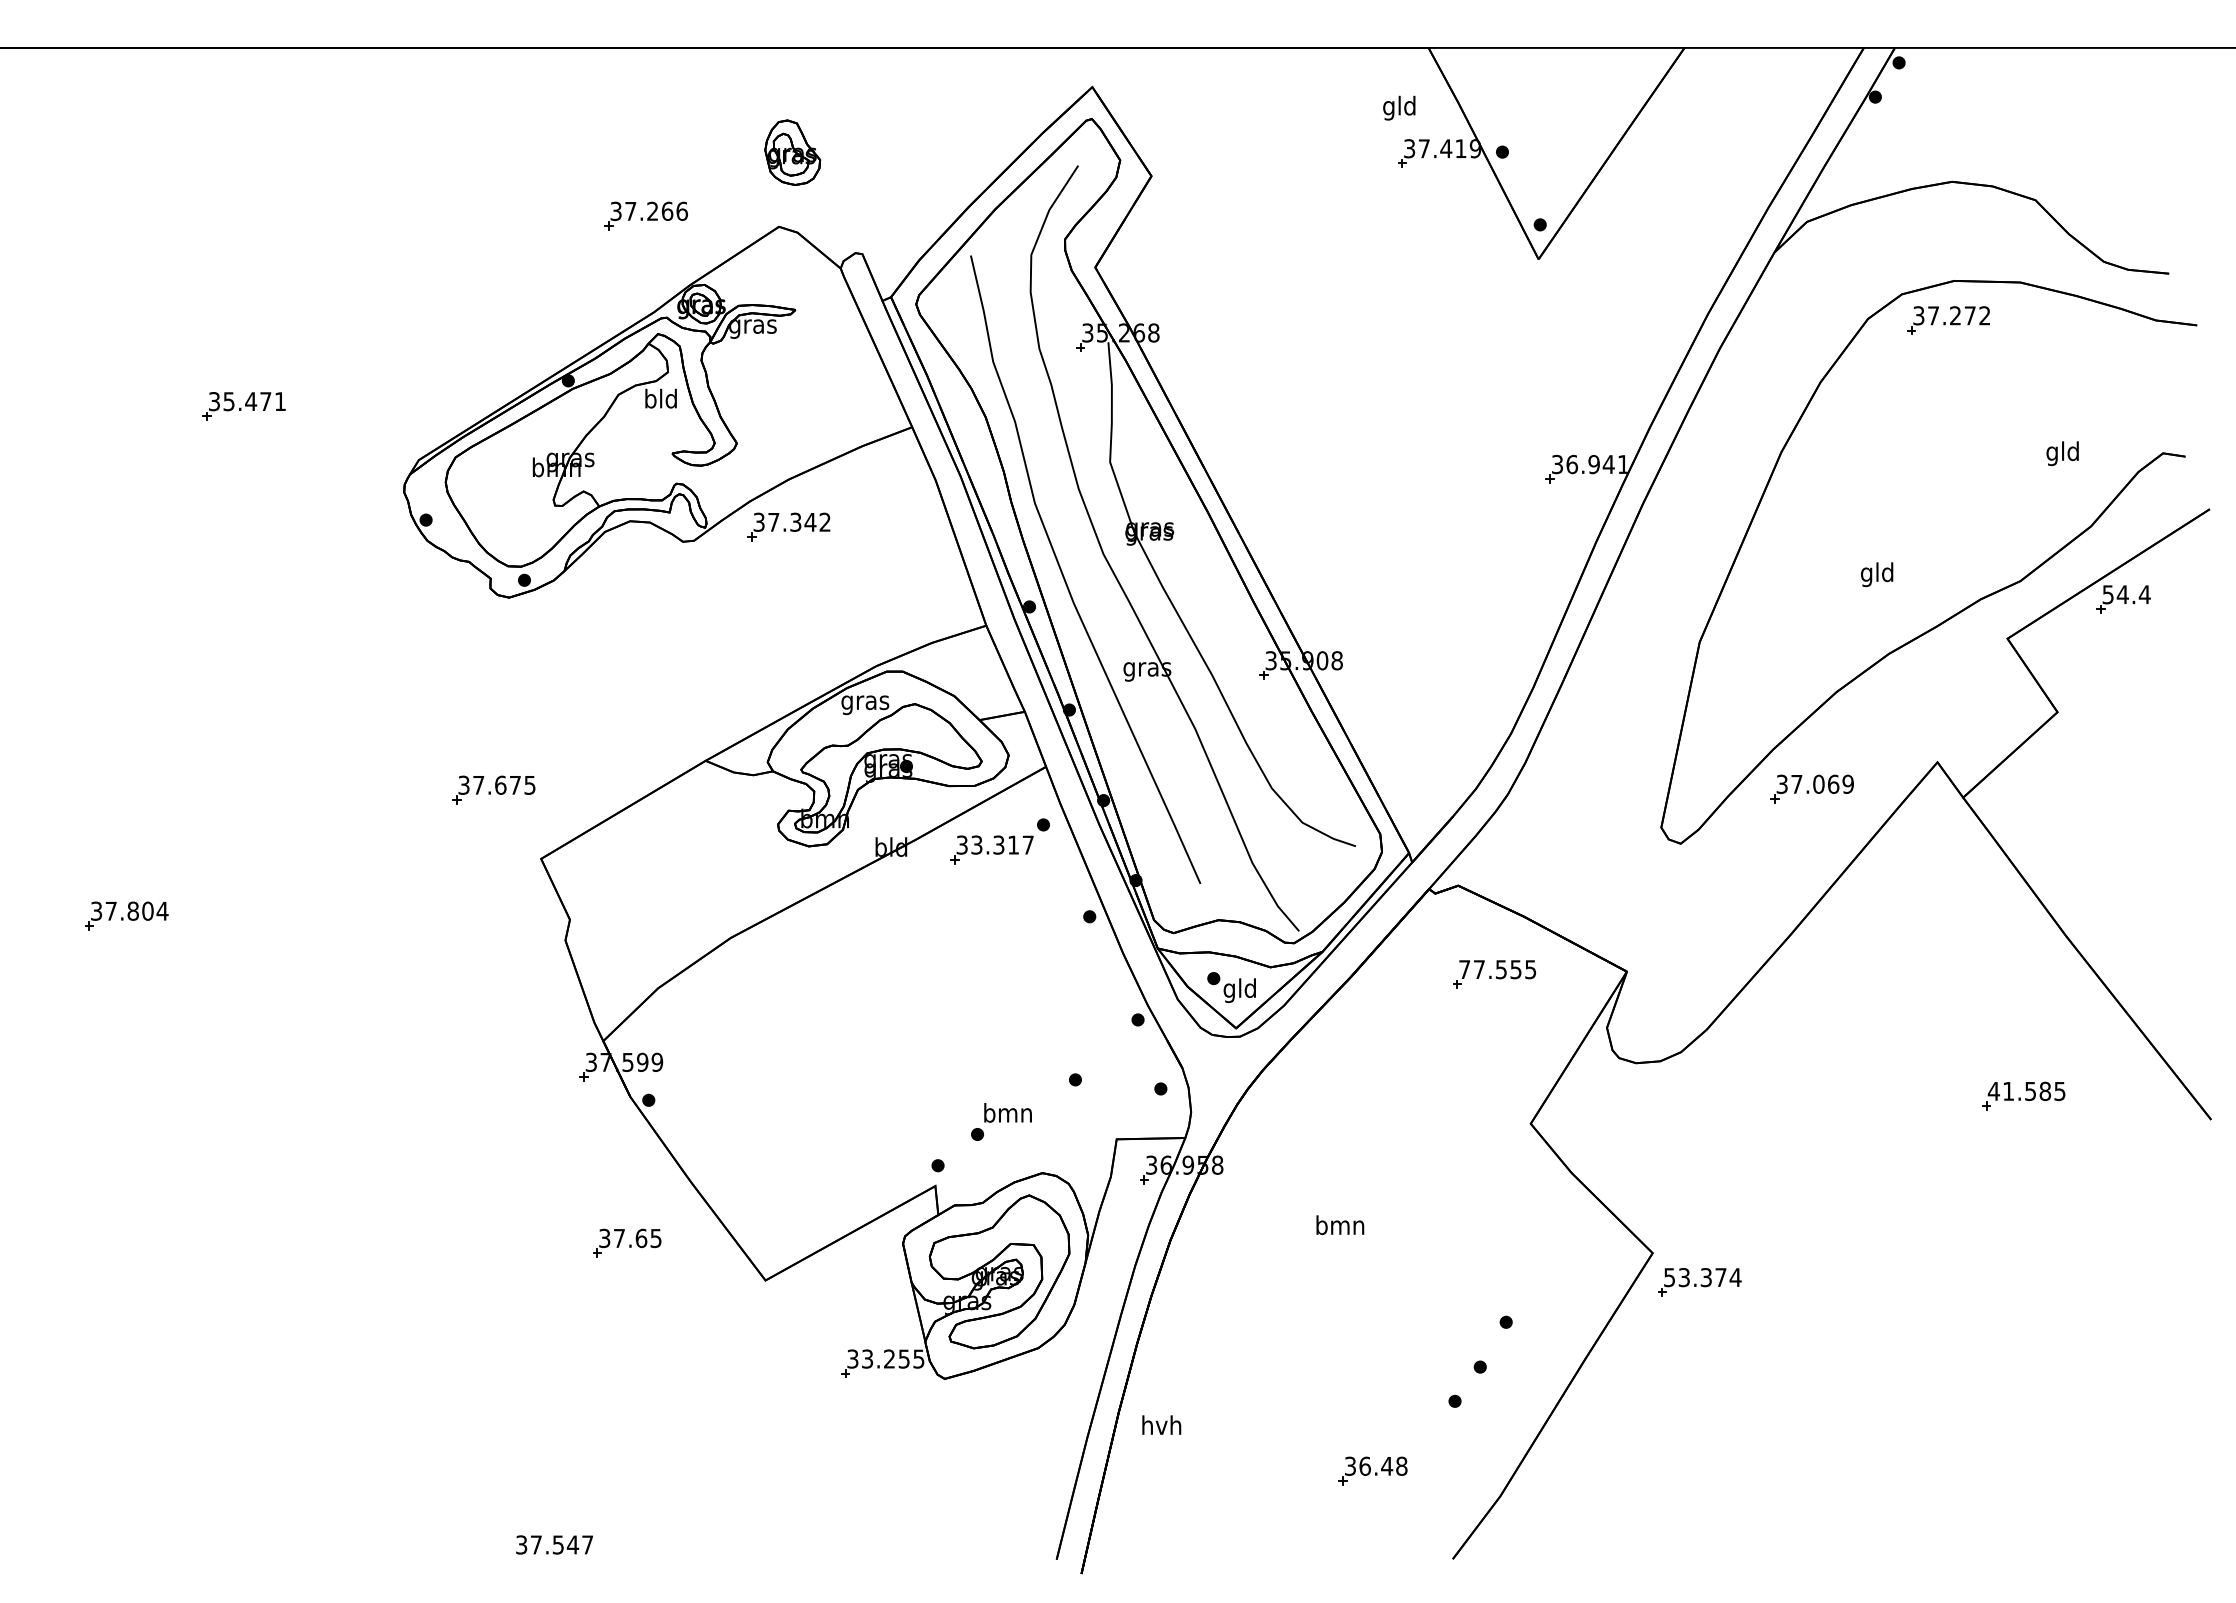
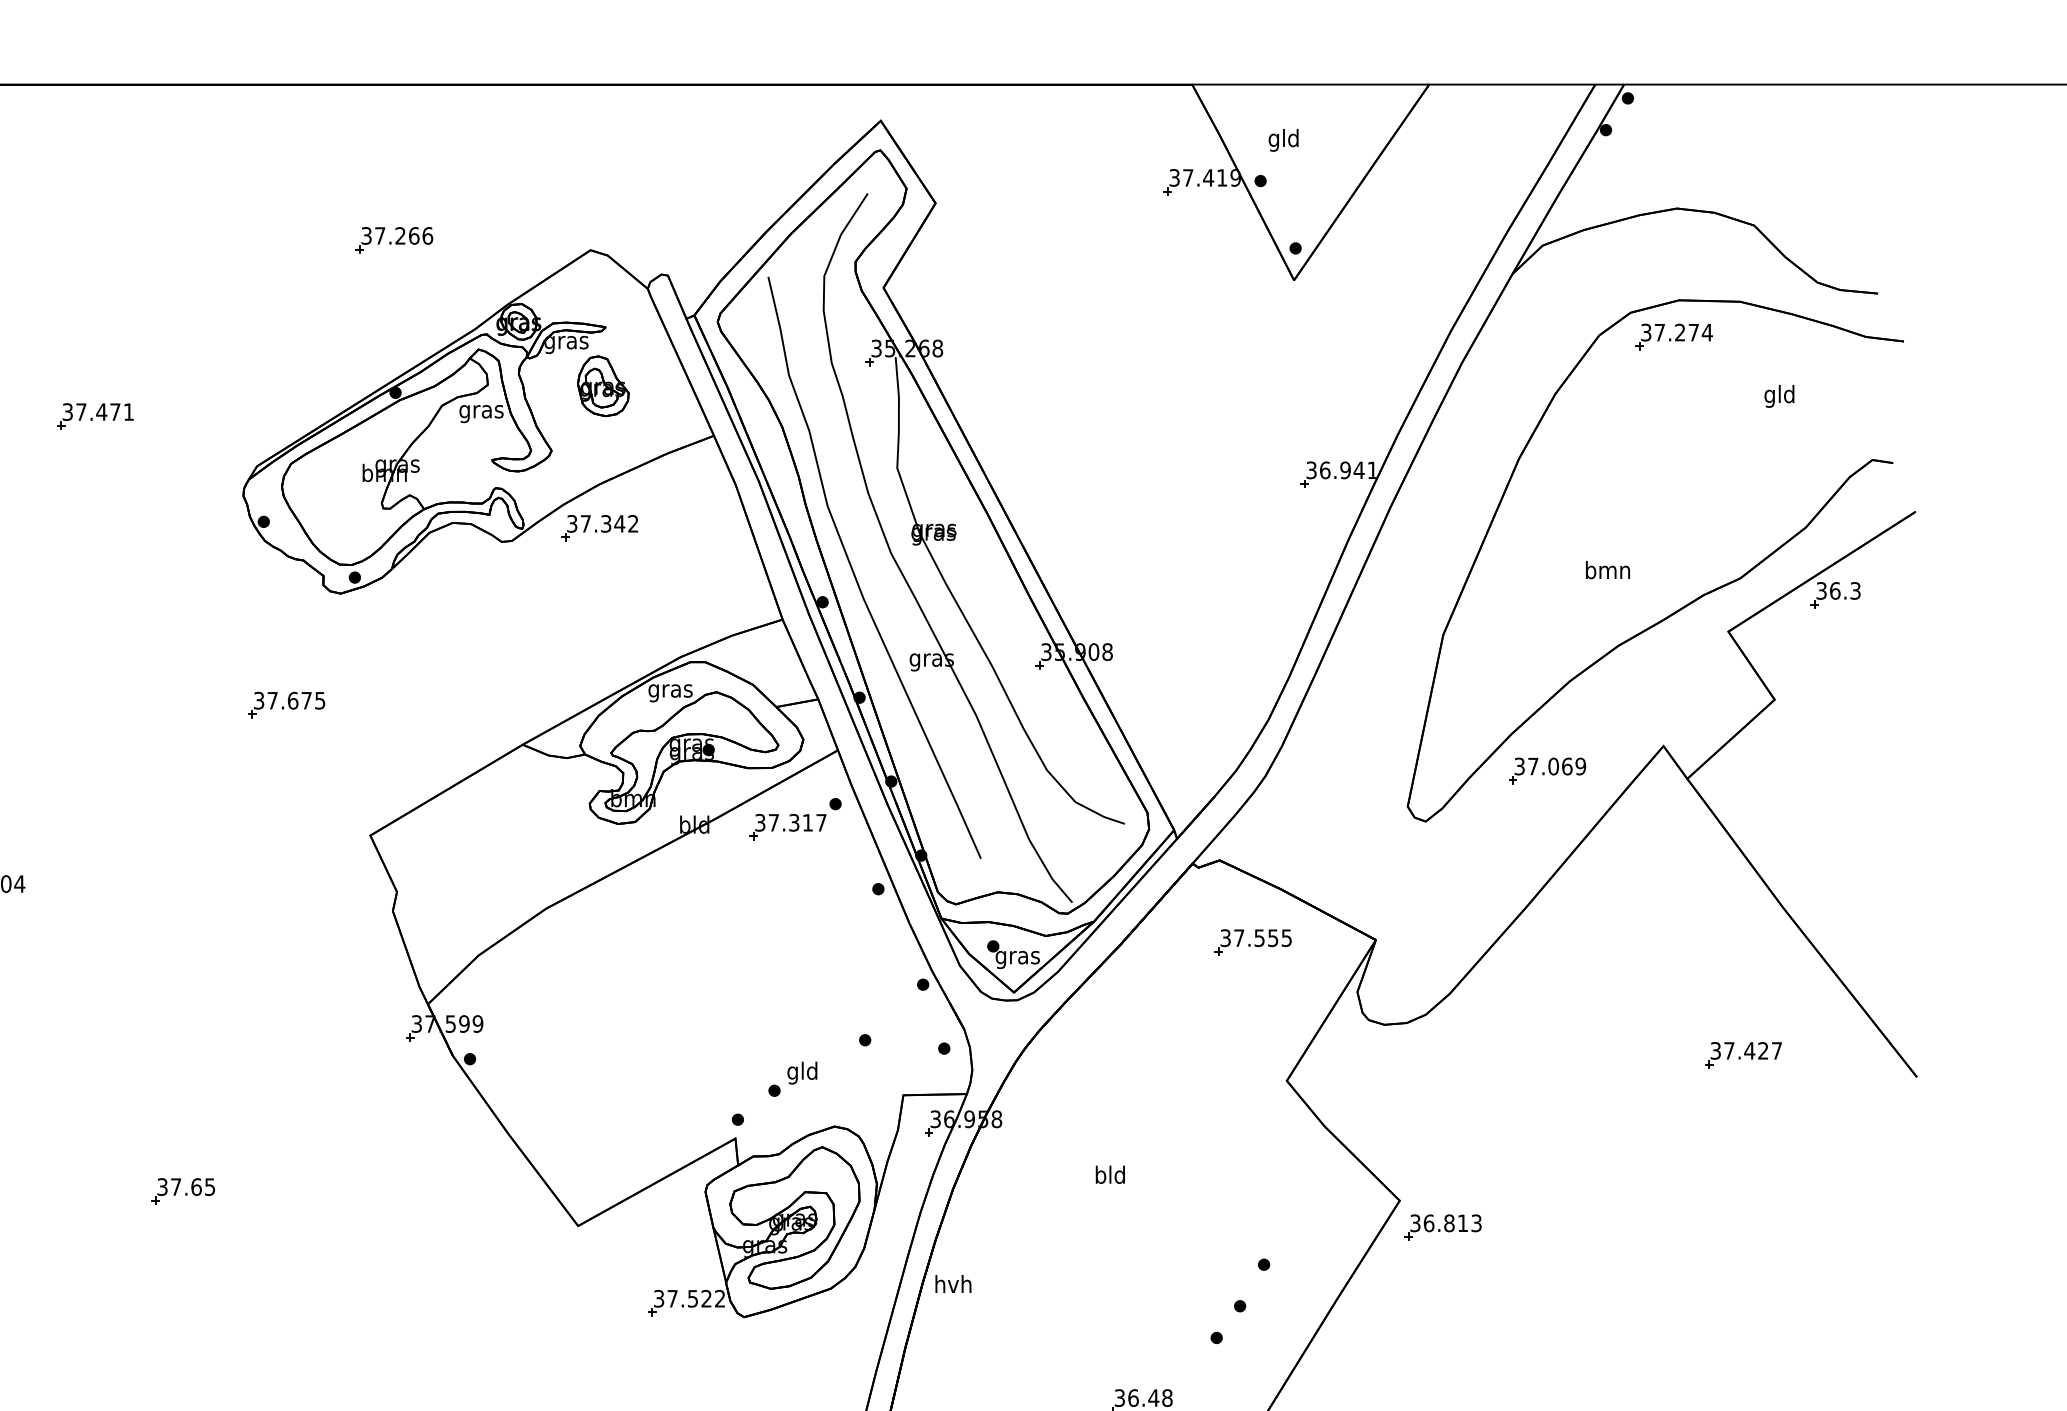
text: (1399, 107) -> (1283, 139), moved
part: (792, 152) -> (603, 386), moved
part: (645, 215) -> (393, 239), moved
text: (1984, 315) -> (1707, 332), 37.272 -> 37.274
text: (661, 400) -> (481, 411), bld -> gras
text: (228, 401) -> (80, 411), 35.471 -> 37.471
text: (2062, 453) -> (1779, 396), moved
text: (1877, 574) -> (1607, 572), gld -> bmn
text: (2126, 594) -> (1838, 590), 54.4 -> 36.3
part: (493, 789) -> (286, 704), moved
text: (976, 844) -> (773, 822), 33.317 -> 37.317
text: (1464, 969) -> (1225, 938), 77.555 -> 37.555
text: (1240, 990) -> (1018, 957), gld -> gras
text: (2026, 1091) -> (1745, 1051), 41.585 -> 37.427
text: (1007, 1115) -> (802, 1073), bmn -> gld
text: (1340, 1225) -> (1110, 1175), bmn -> bld
part: (627, 1242) -> (183, 1190), moved
text: (1702, 1277) -> (1445, 1223), 53.374 -> 36.813
text: (893, 1358) -> (696, 1298), 33.255 -> 37.522
text: (1161, 1424) -> (953, 1283), moved

